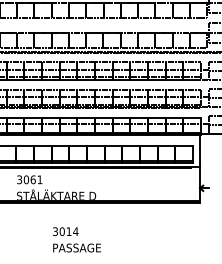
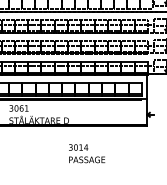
text: (76, 239) -> (86, 153), moved

